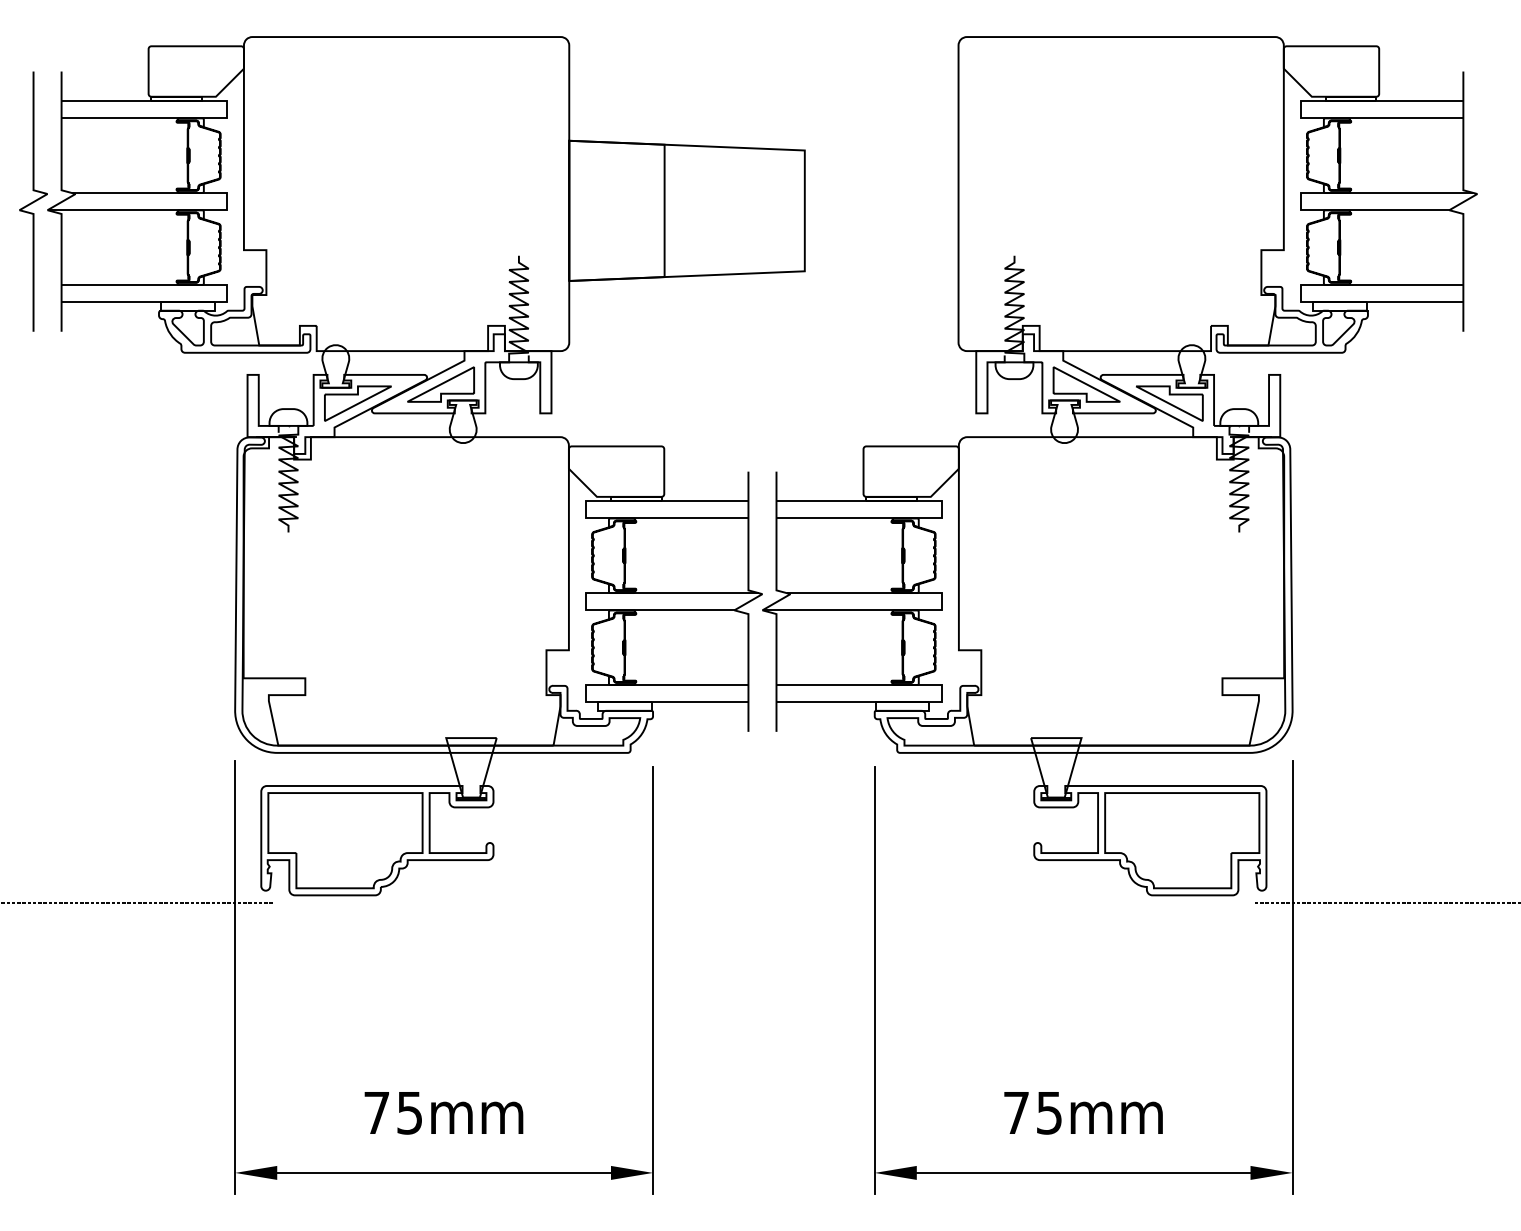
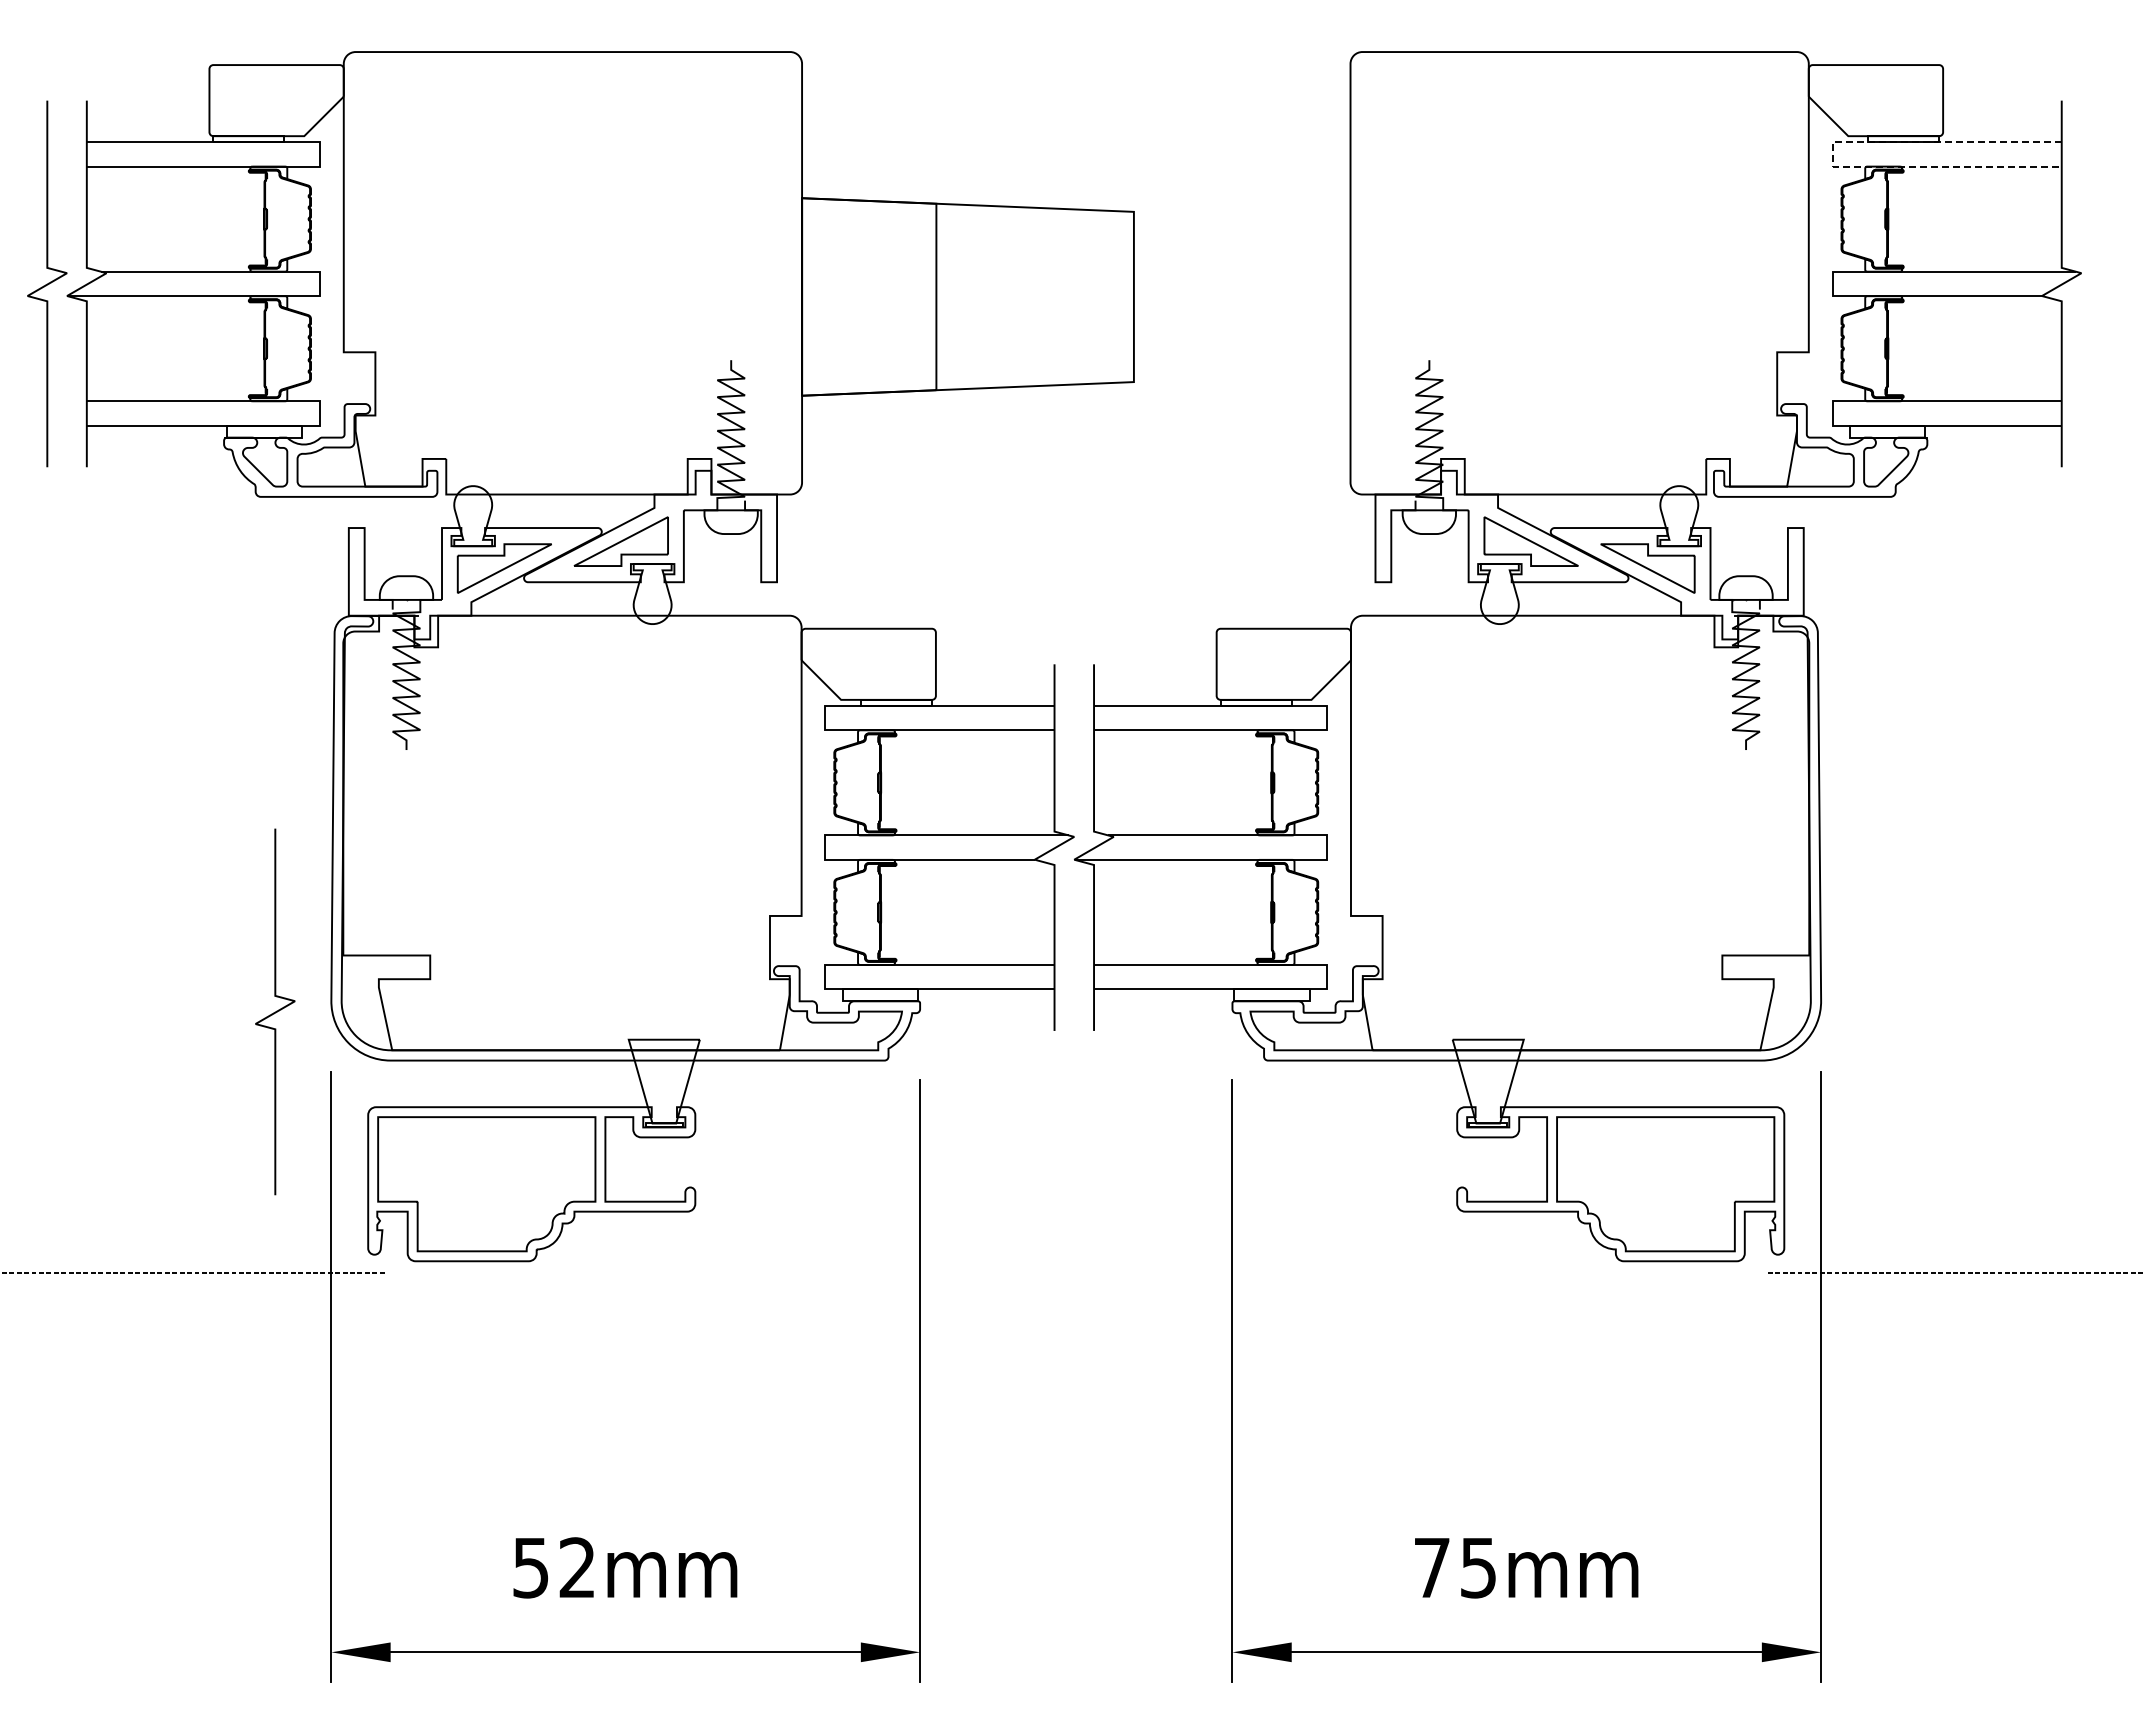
line: (1300, 109) -> (1832, 154), solid -> dashed
curve: (195, 718) -> (275, 1011), added
text: (392, 1112) -> (553, 1567), 75mm -> 52mm

